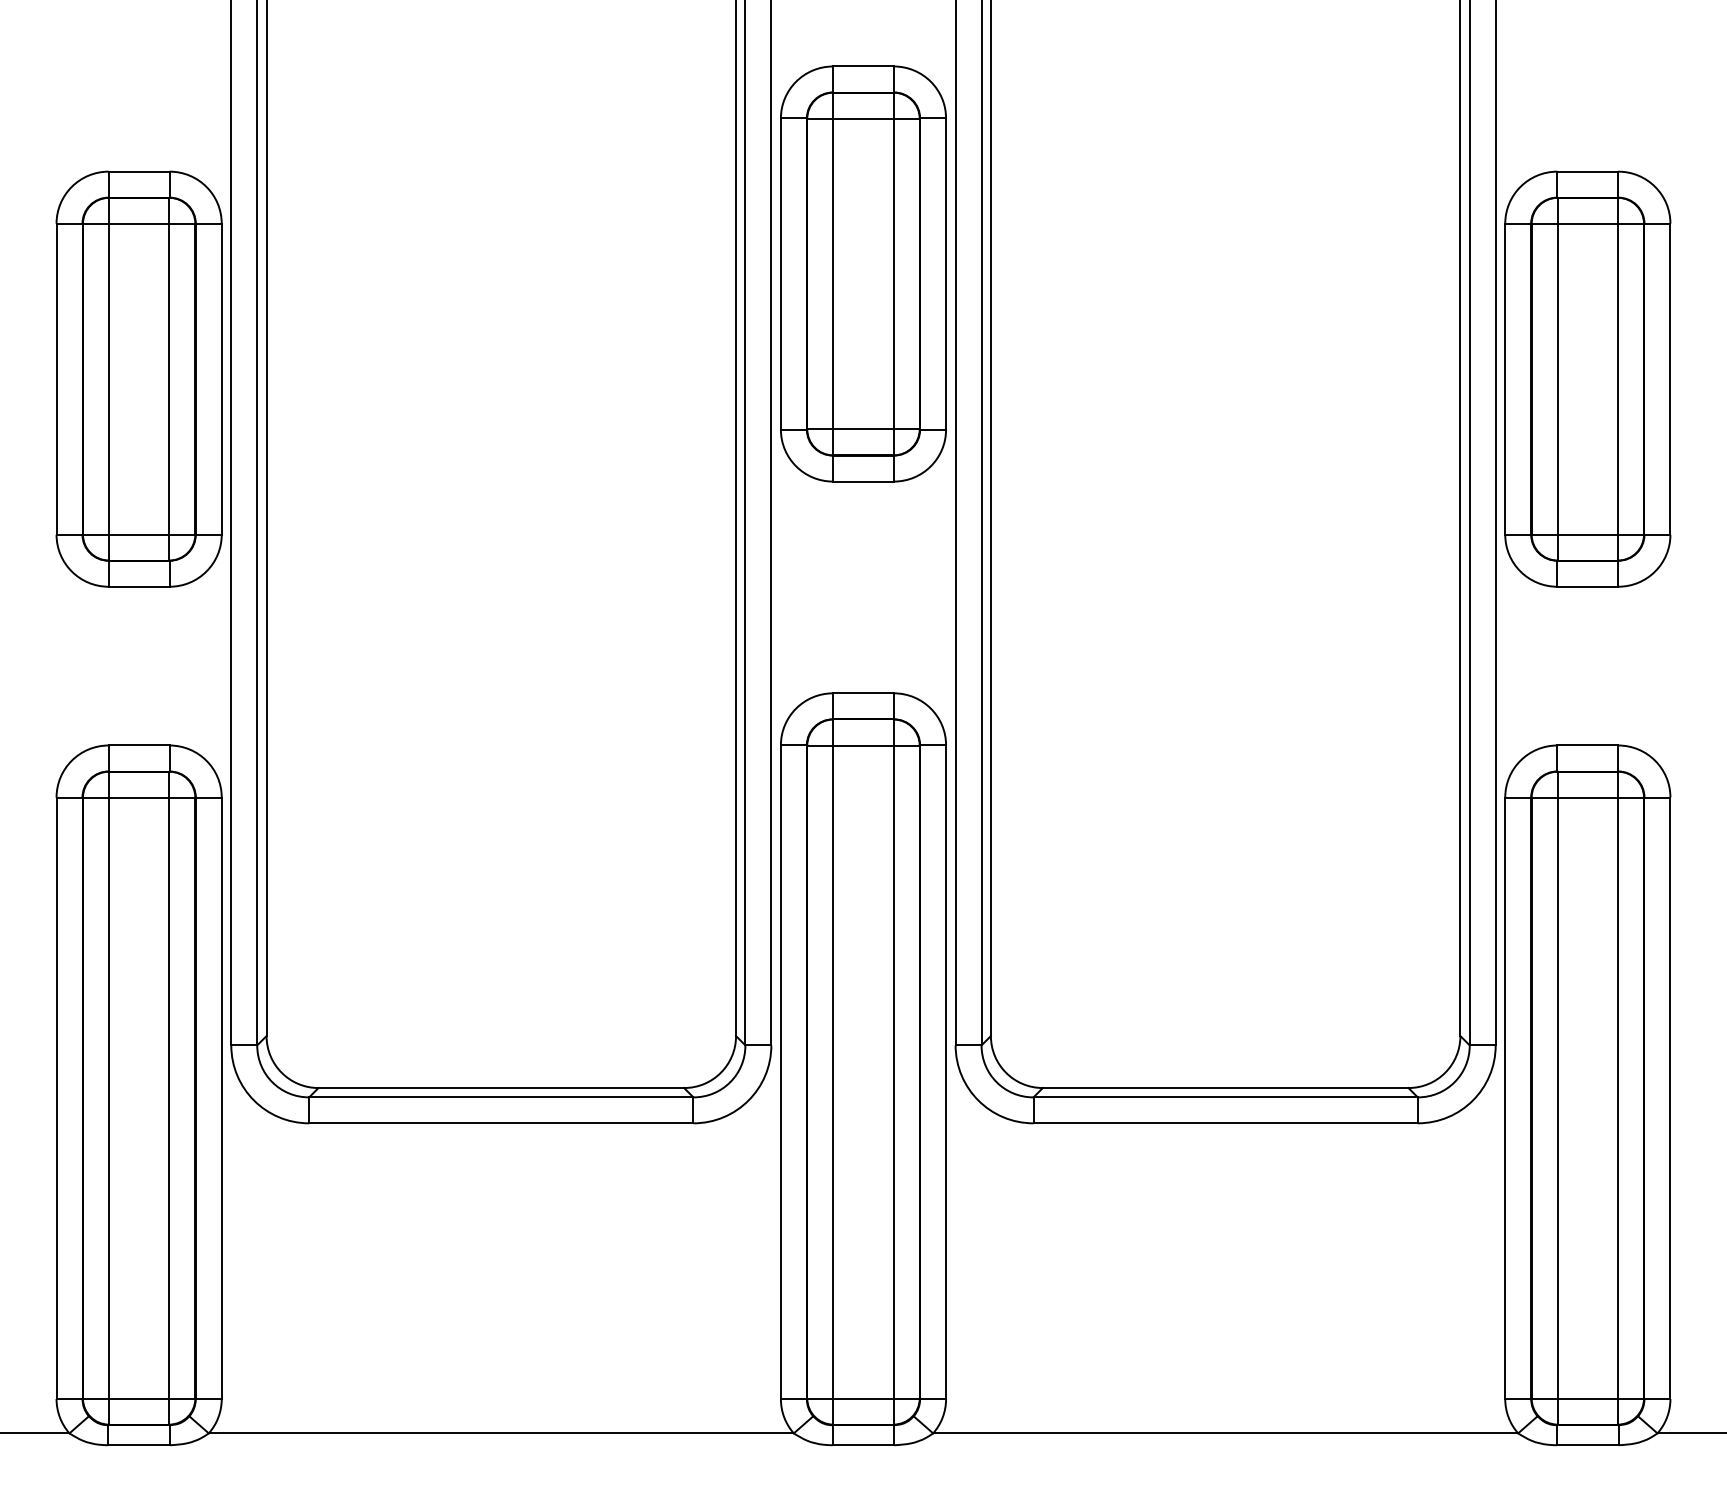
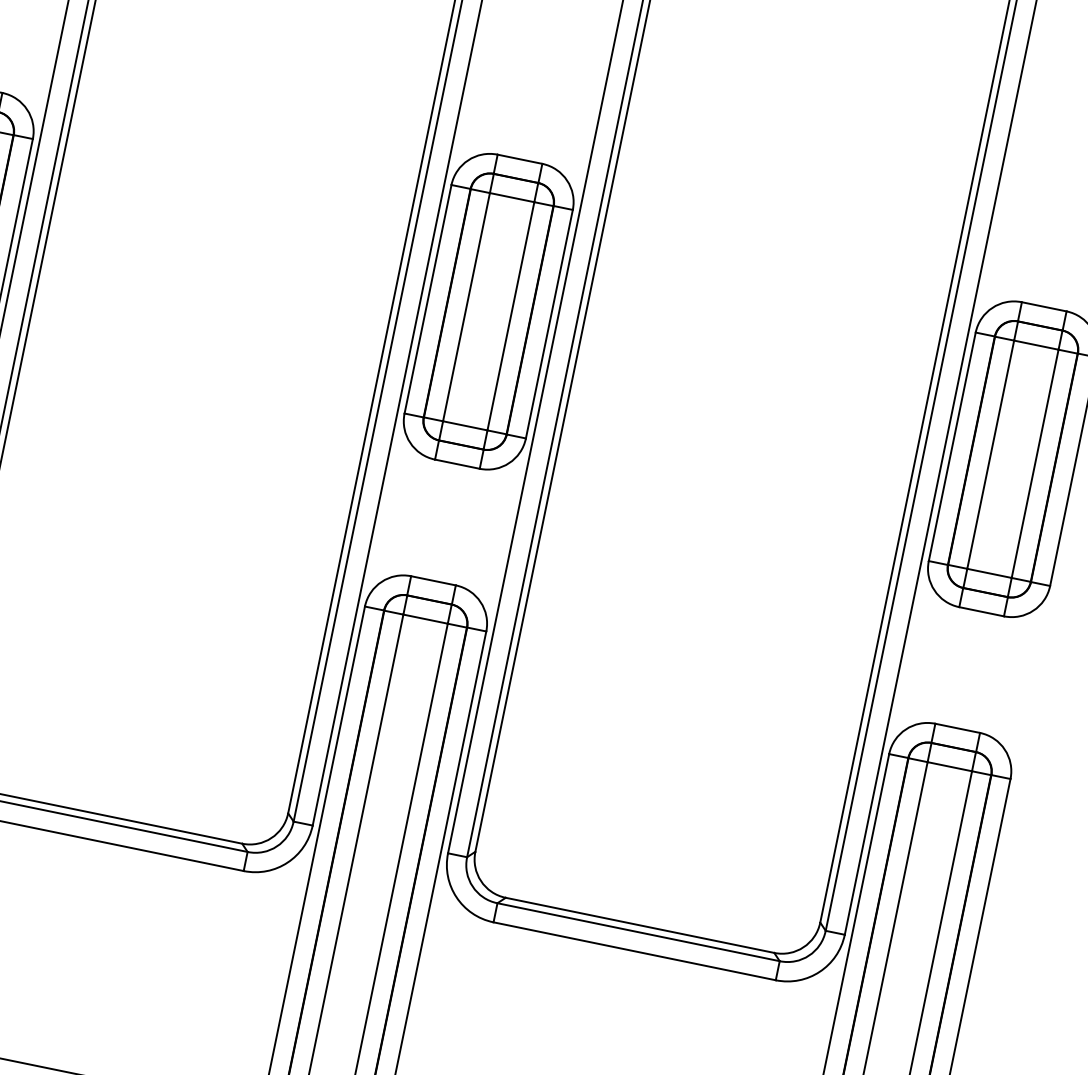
part: (863, 273) -> (488, 311), moved

